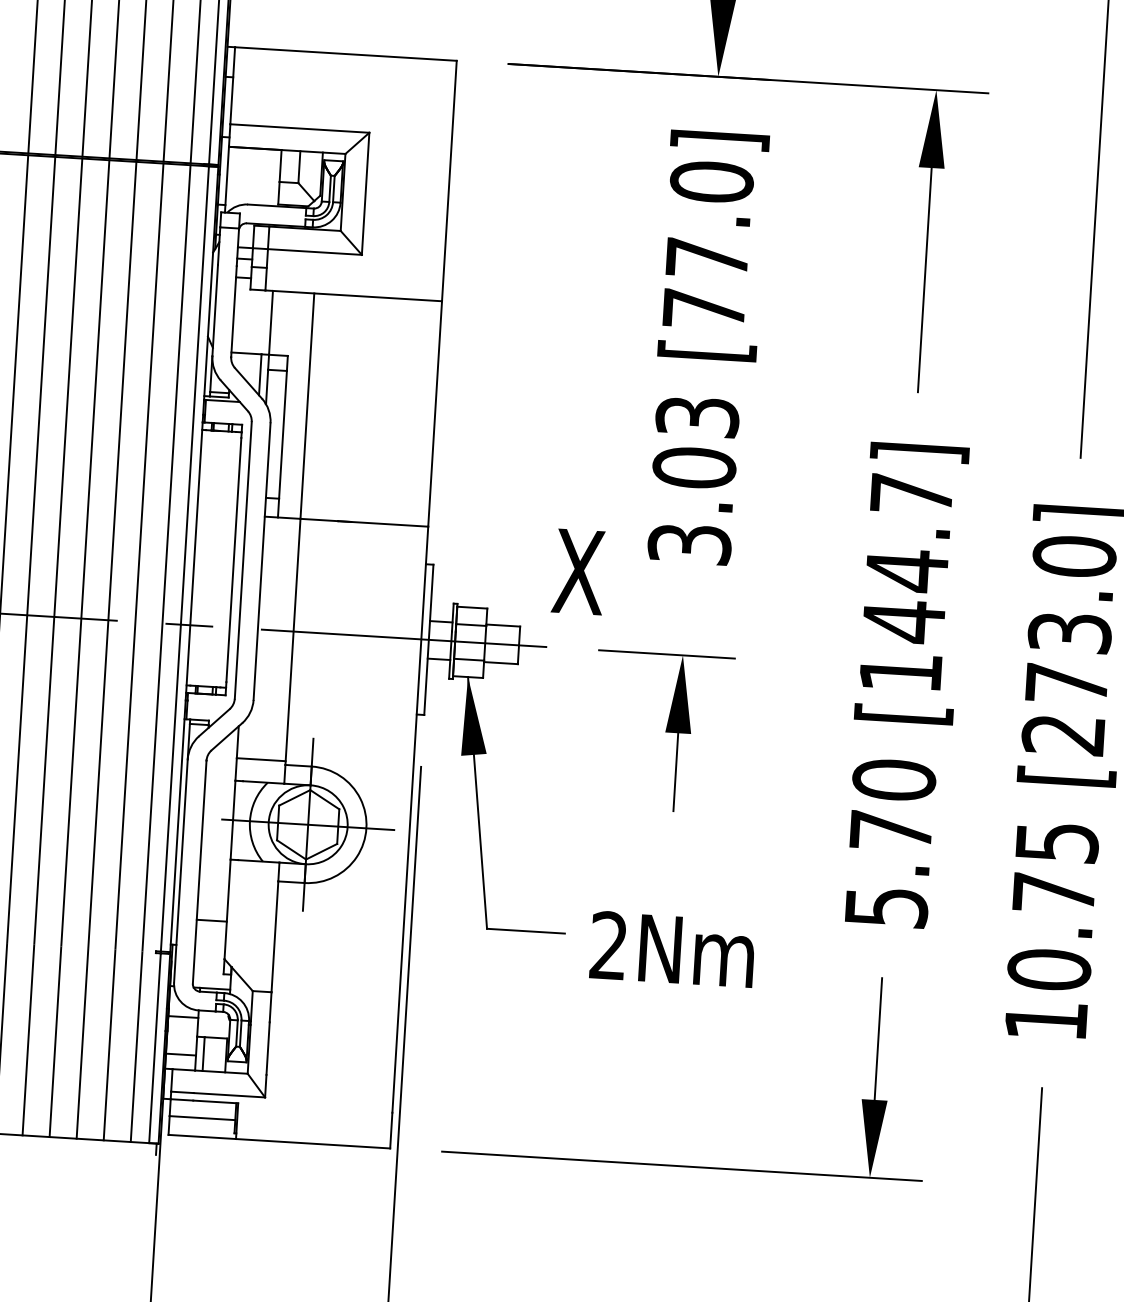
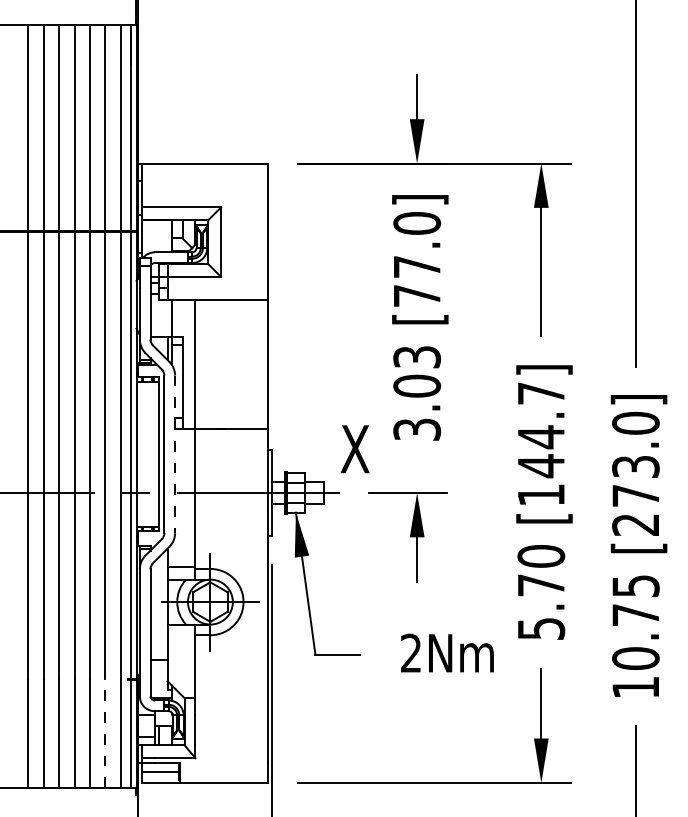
line: (262, 561) -> (175, 454), solid -> dashed
text: (672, 948) -> (447, 652), moved
line: (109, 1044) -> (105, 733), solid -> dashed

